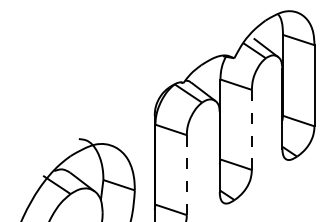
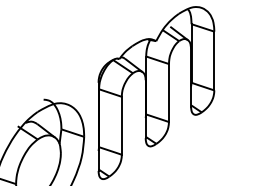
line: (251, 130) -> (168, 93), dashed -> solid
line: (186, 174) -> (121, 125), dashed -> solid

